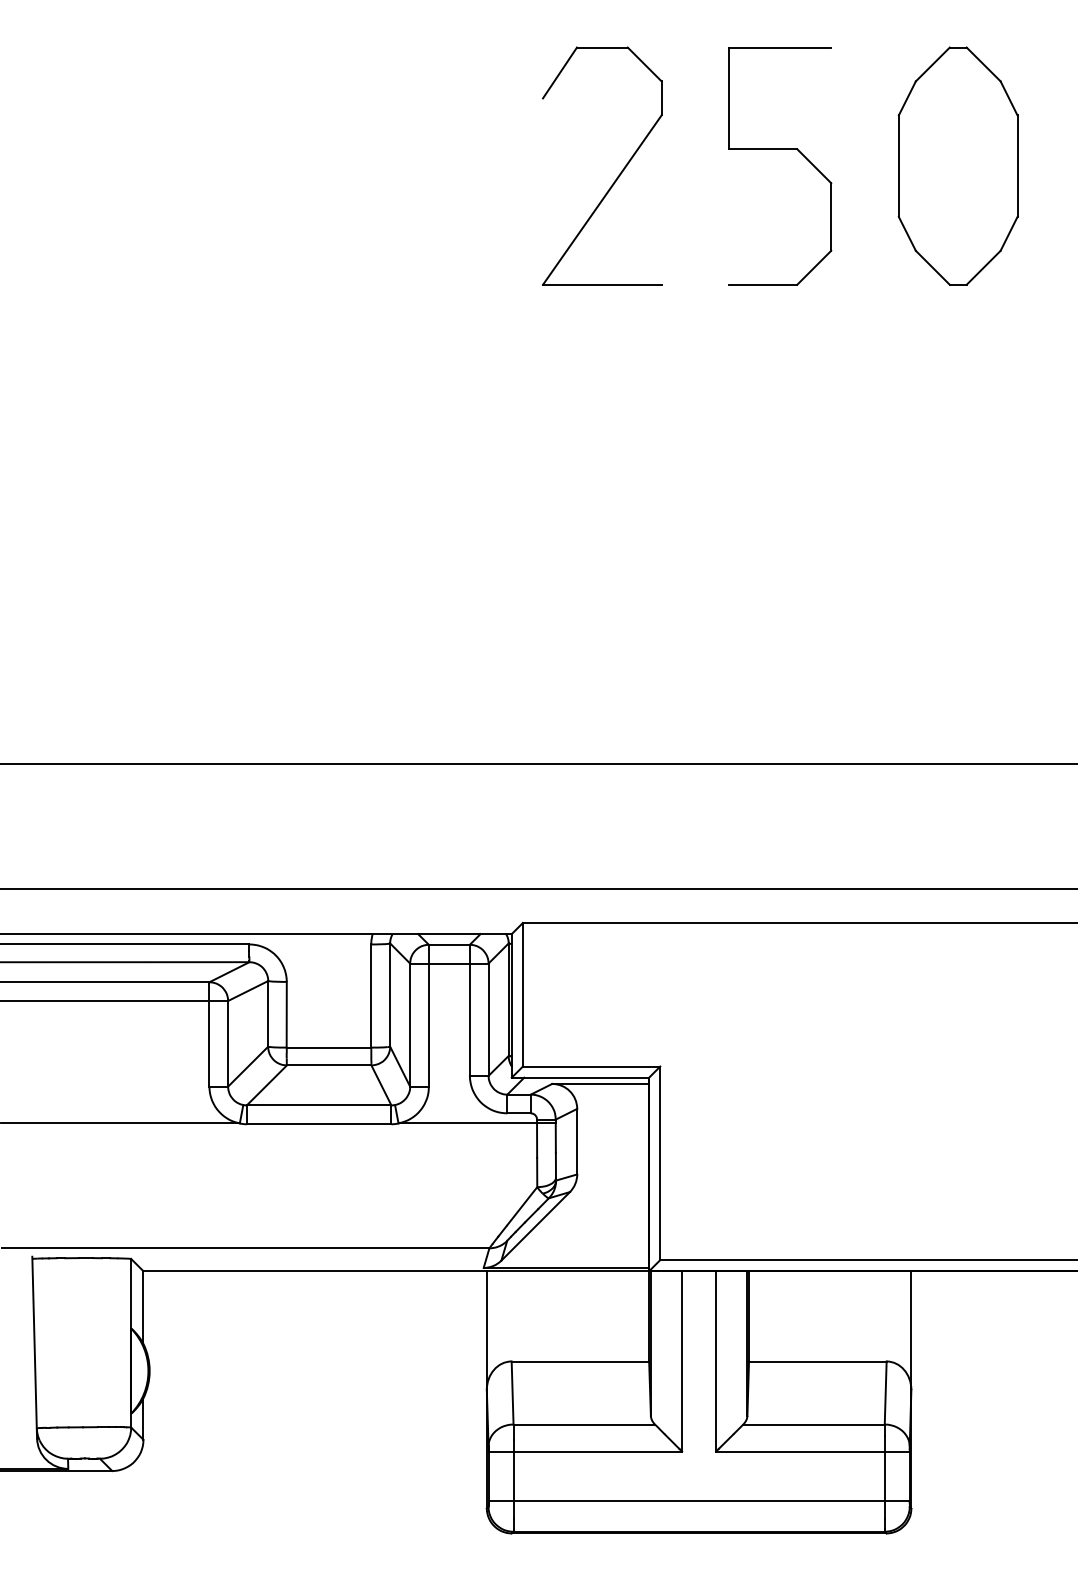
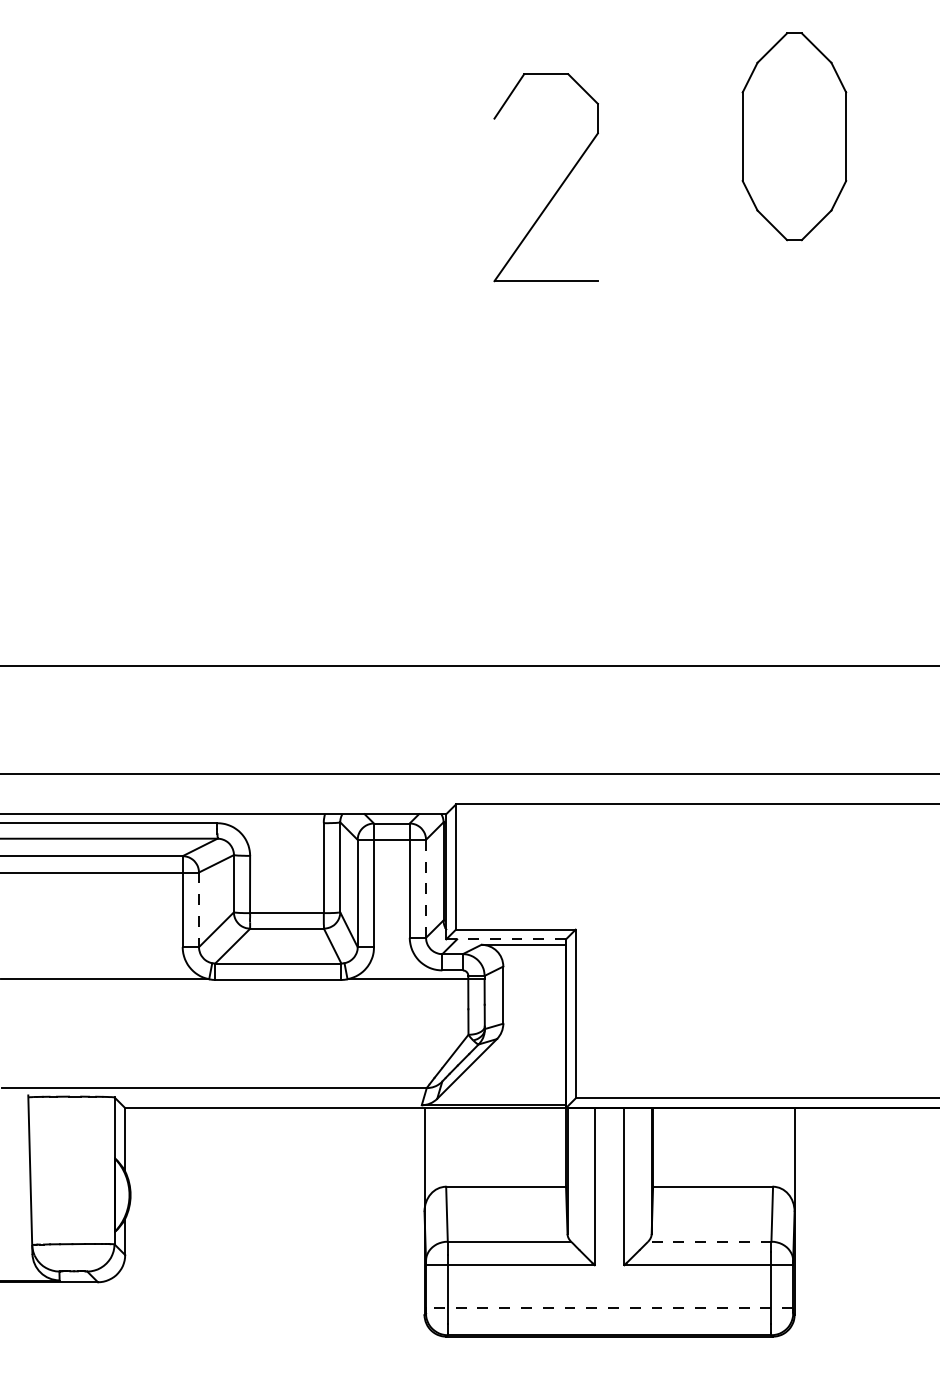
part: (780, 149) -> (680, 130), removed
part: (958, 165) -> (794, 136), moved
part: (616, 177) -> (558, 187), moved
line: (489, 1019) -> (426, 888), solid -> dashed
line: (227, 1044) -> (198, 910), solid -> dashed
line: (580, 1077) -> (506, 939), solid -> dashed
line: (813, 1424) -> (709, 1241), solid -> dashed
line: (699, 1501) -> (609, 1308), solid -> dashed

